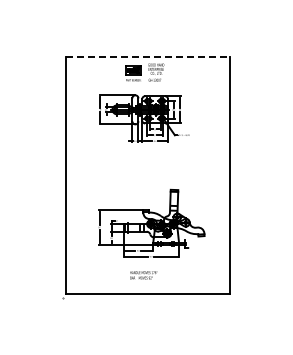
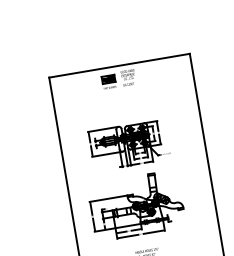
line: (148, 57) -> (119, 65), dashed -> solid
part: (144, 118) -> (129, 145), moved
part: (151, 222) -> (136, 205), moved

